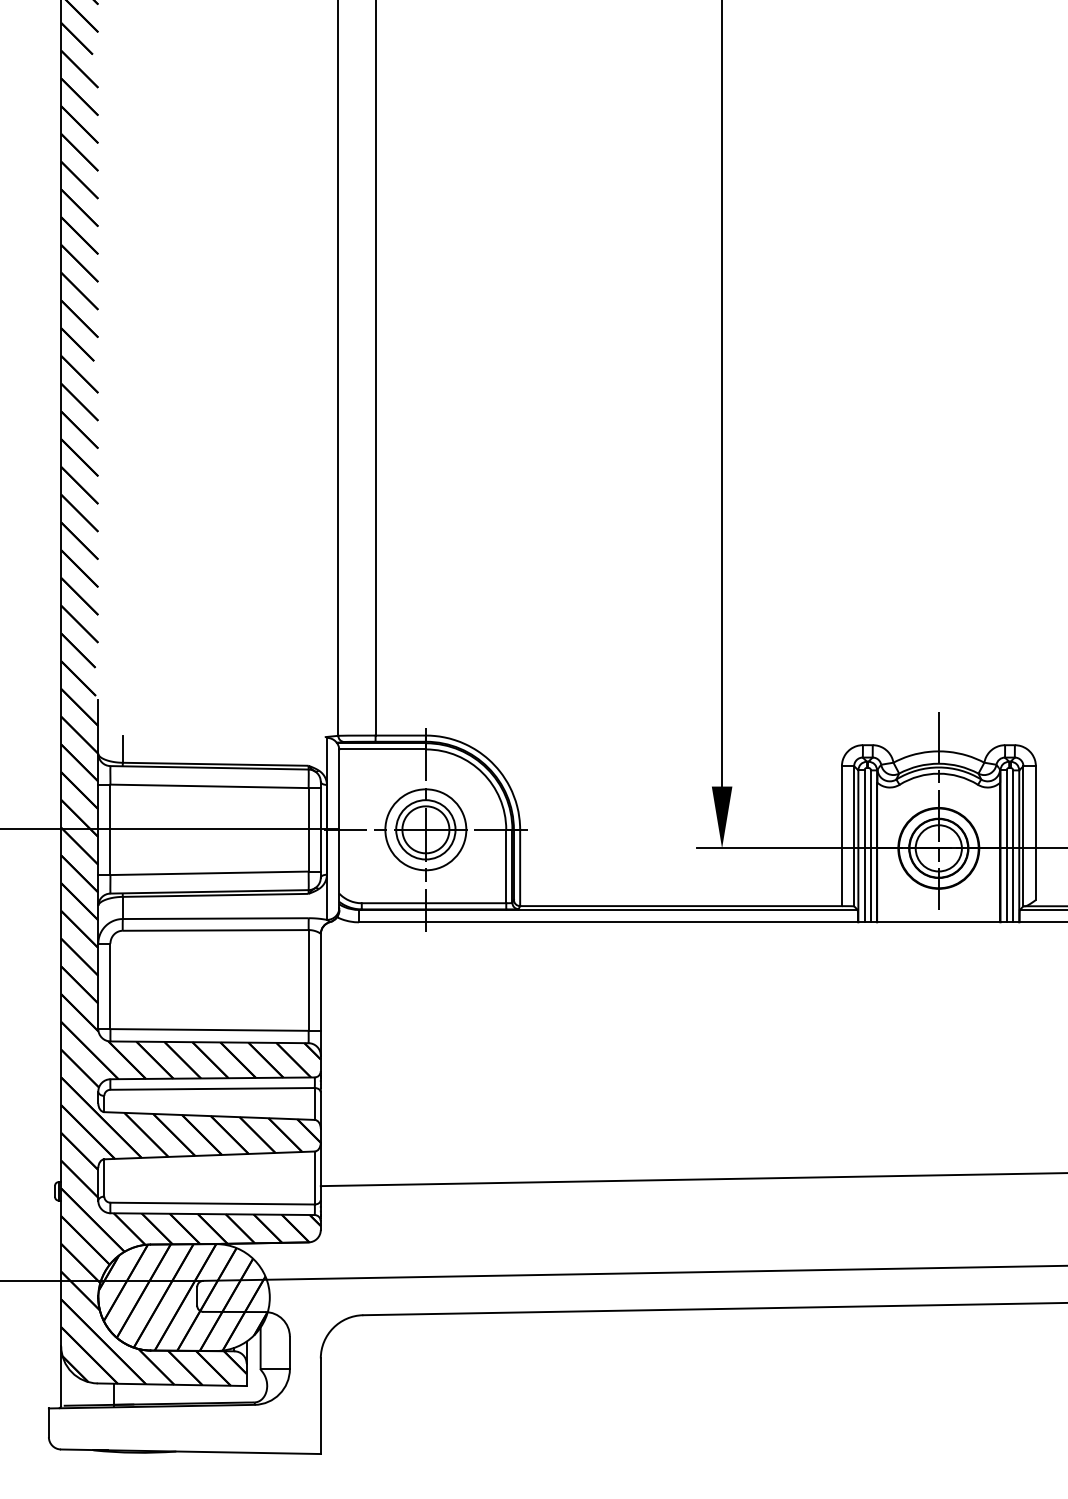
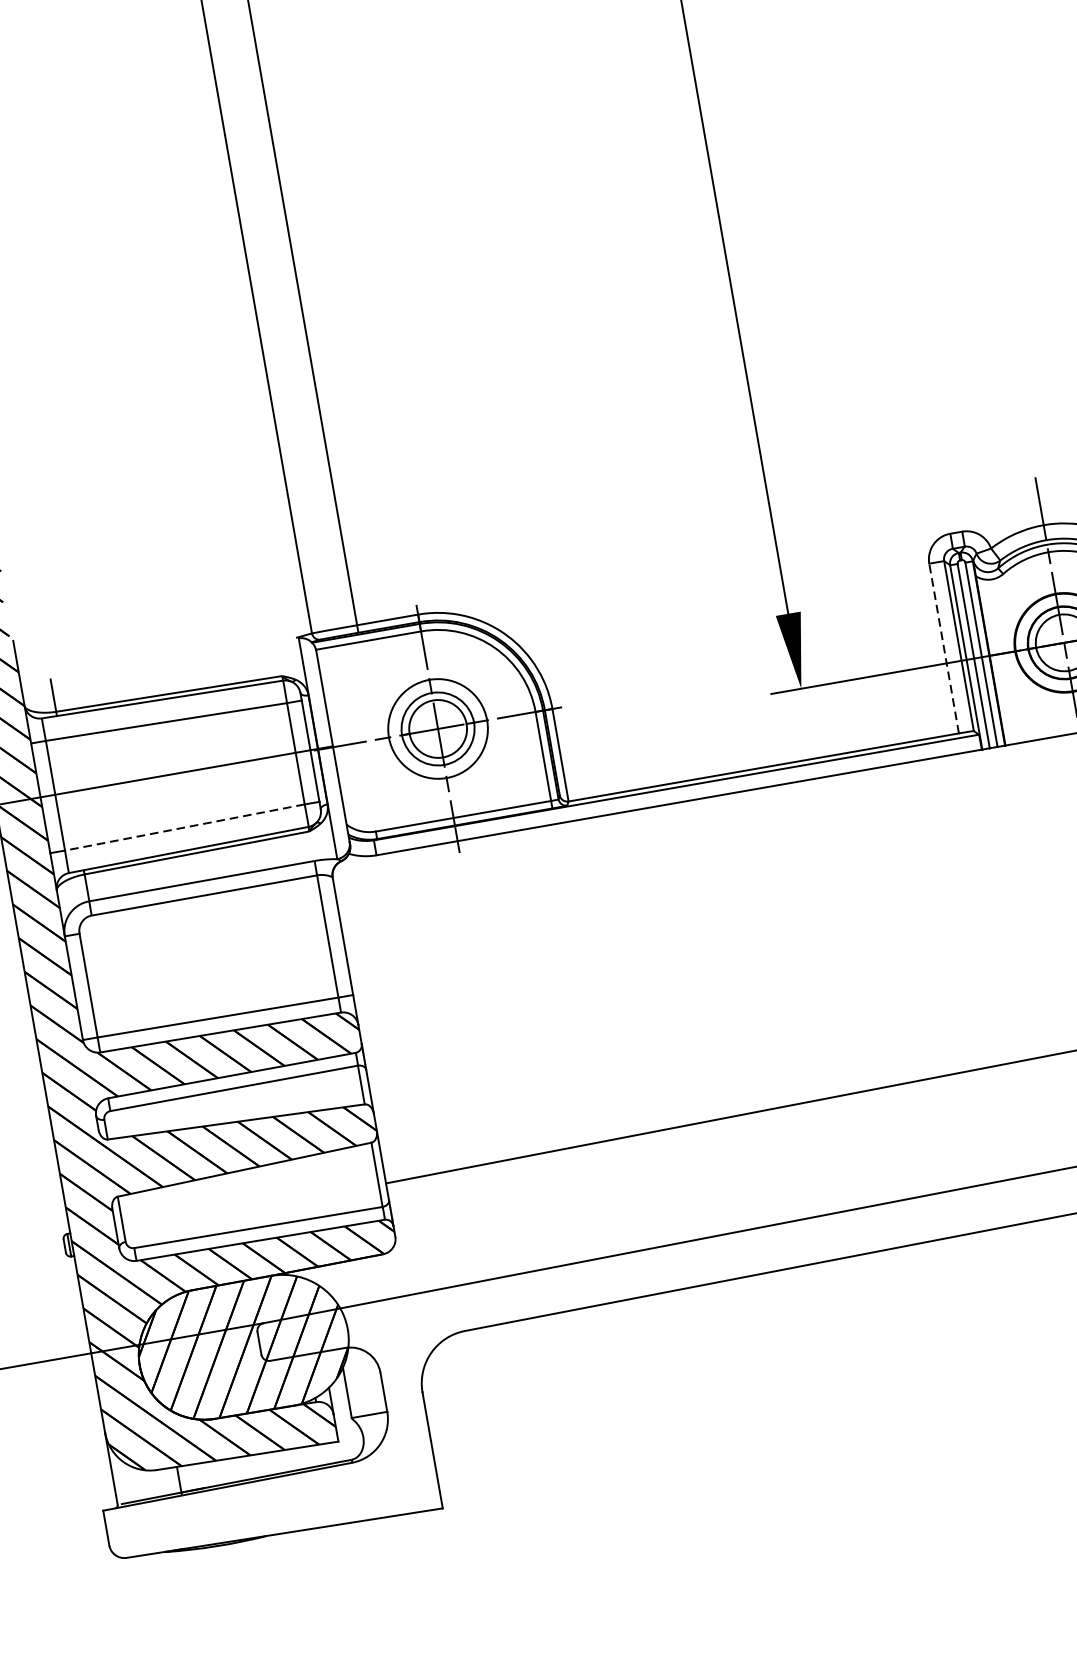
line: (841, 836) -> (943, 649), solid -> dashed
line: (209, 873) -> (184, 827), solid -> dashed

